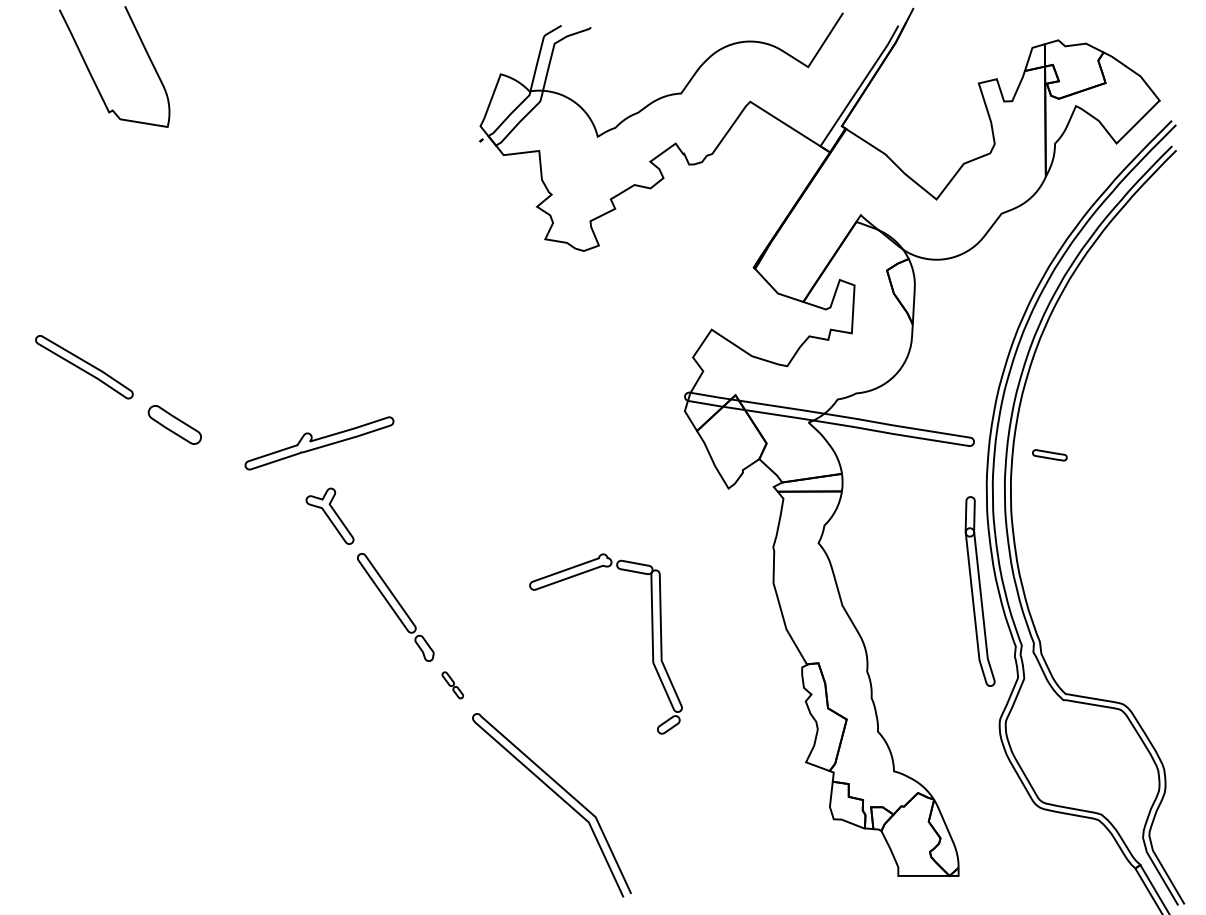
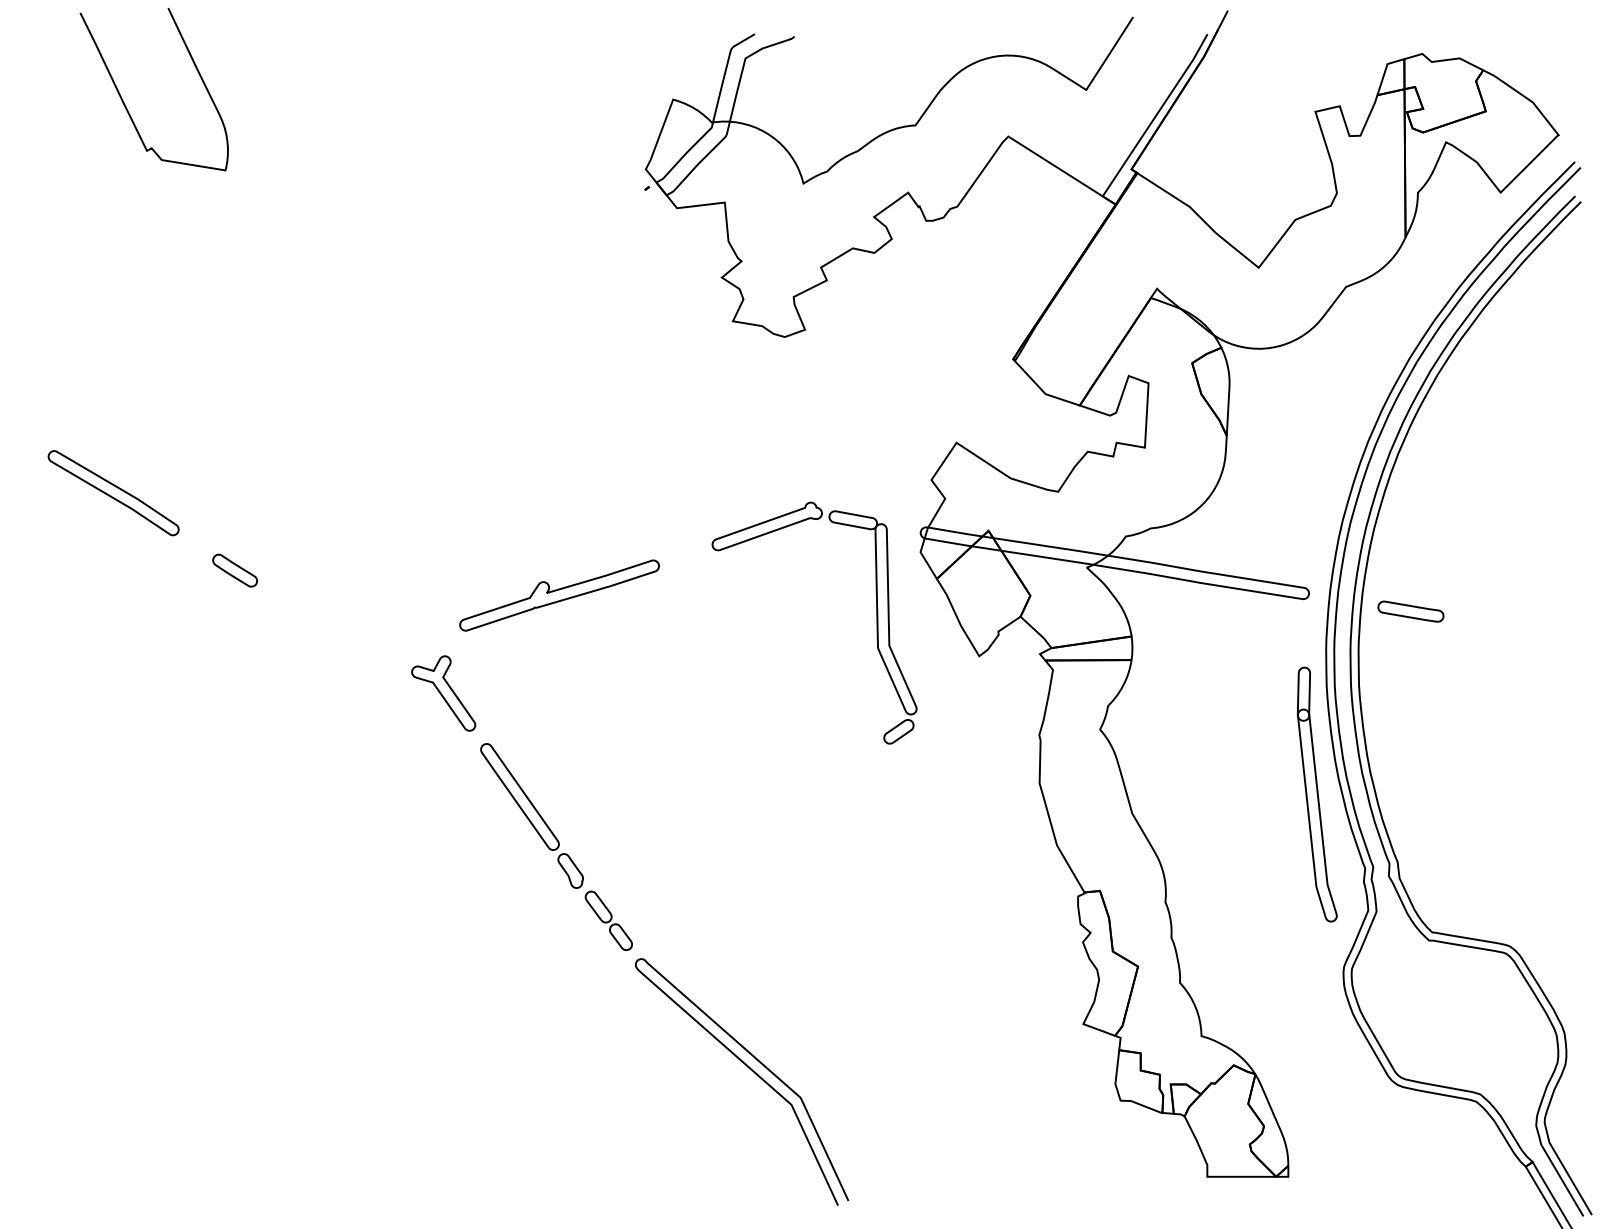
part: (174, 424) -> (234, 570), size x0.62
part: (319, 443) -> (559, 595), moved
part: (1049, 455) -> (1410, 611), size x1.43
part: (652, 643) -> (876, 622), moved
part: (452, 685) -> (608, 920), size x1.67

